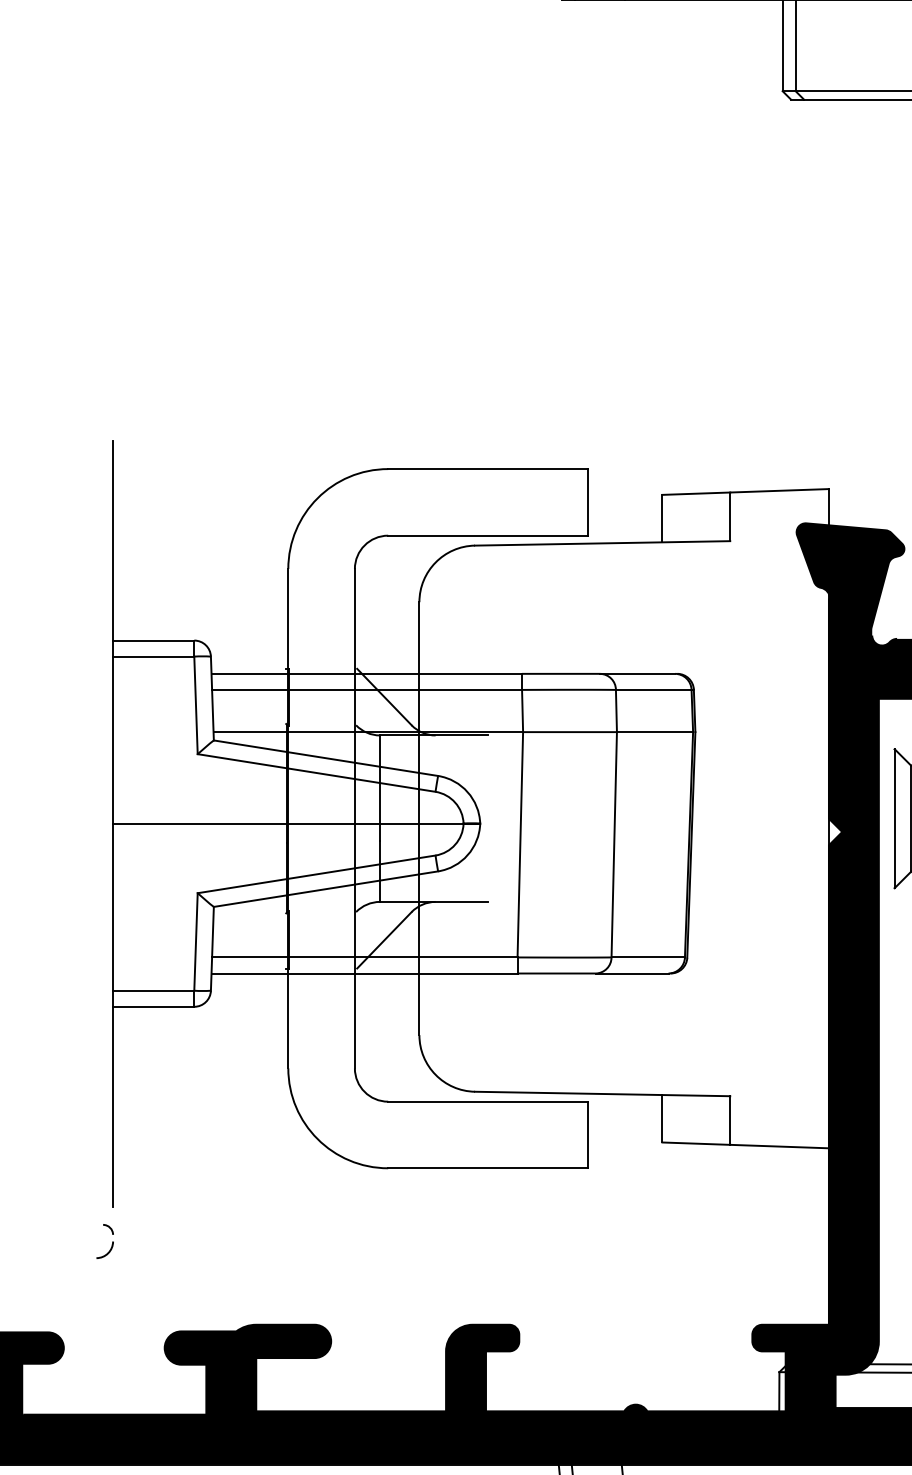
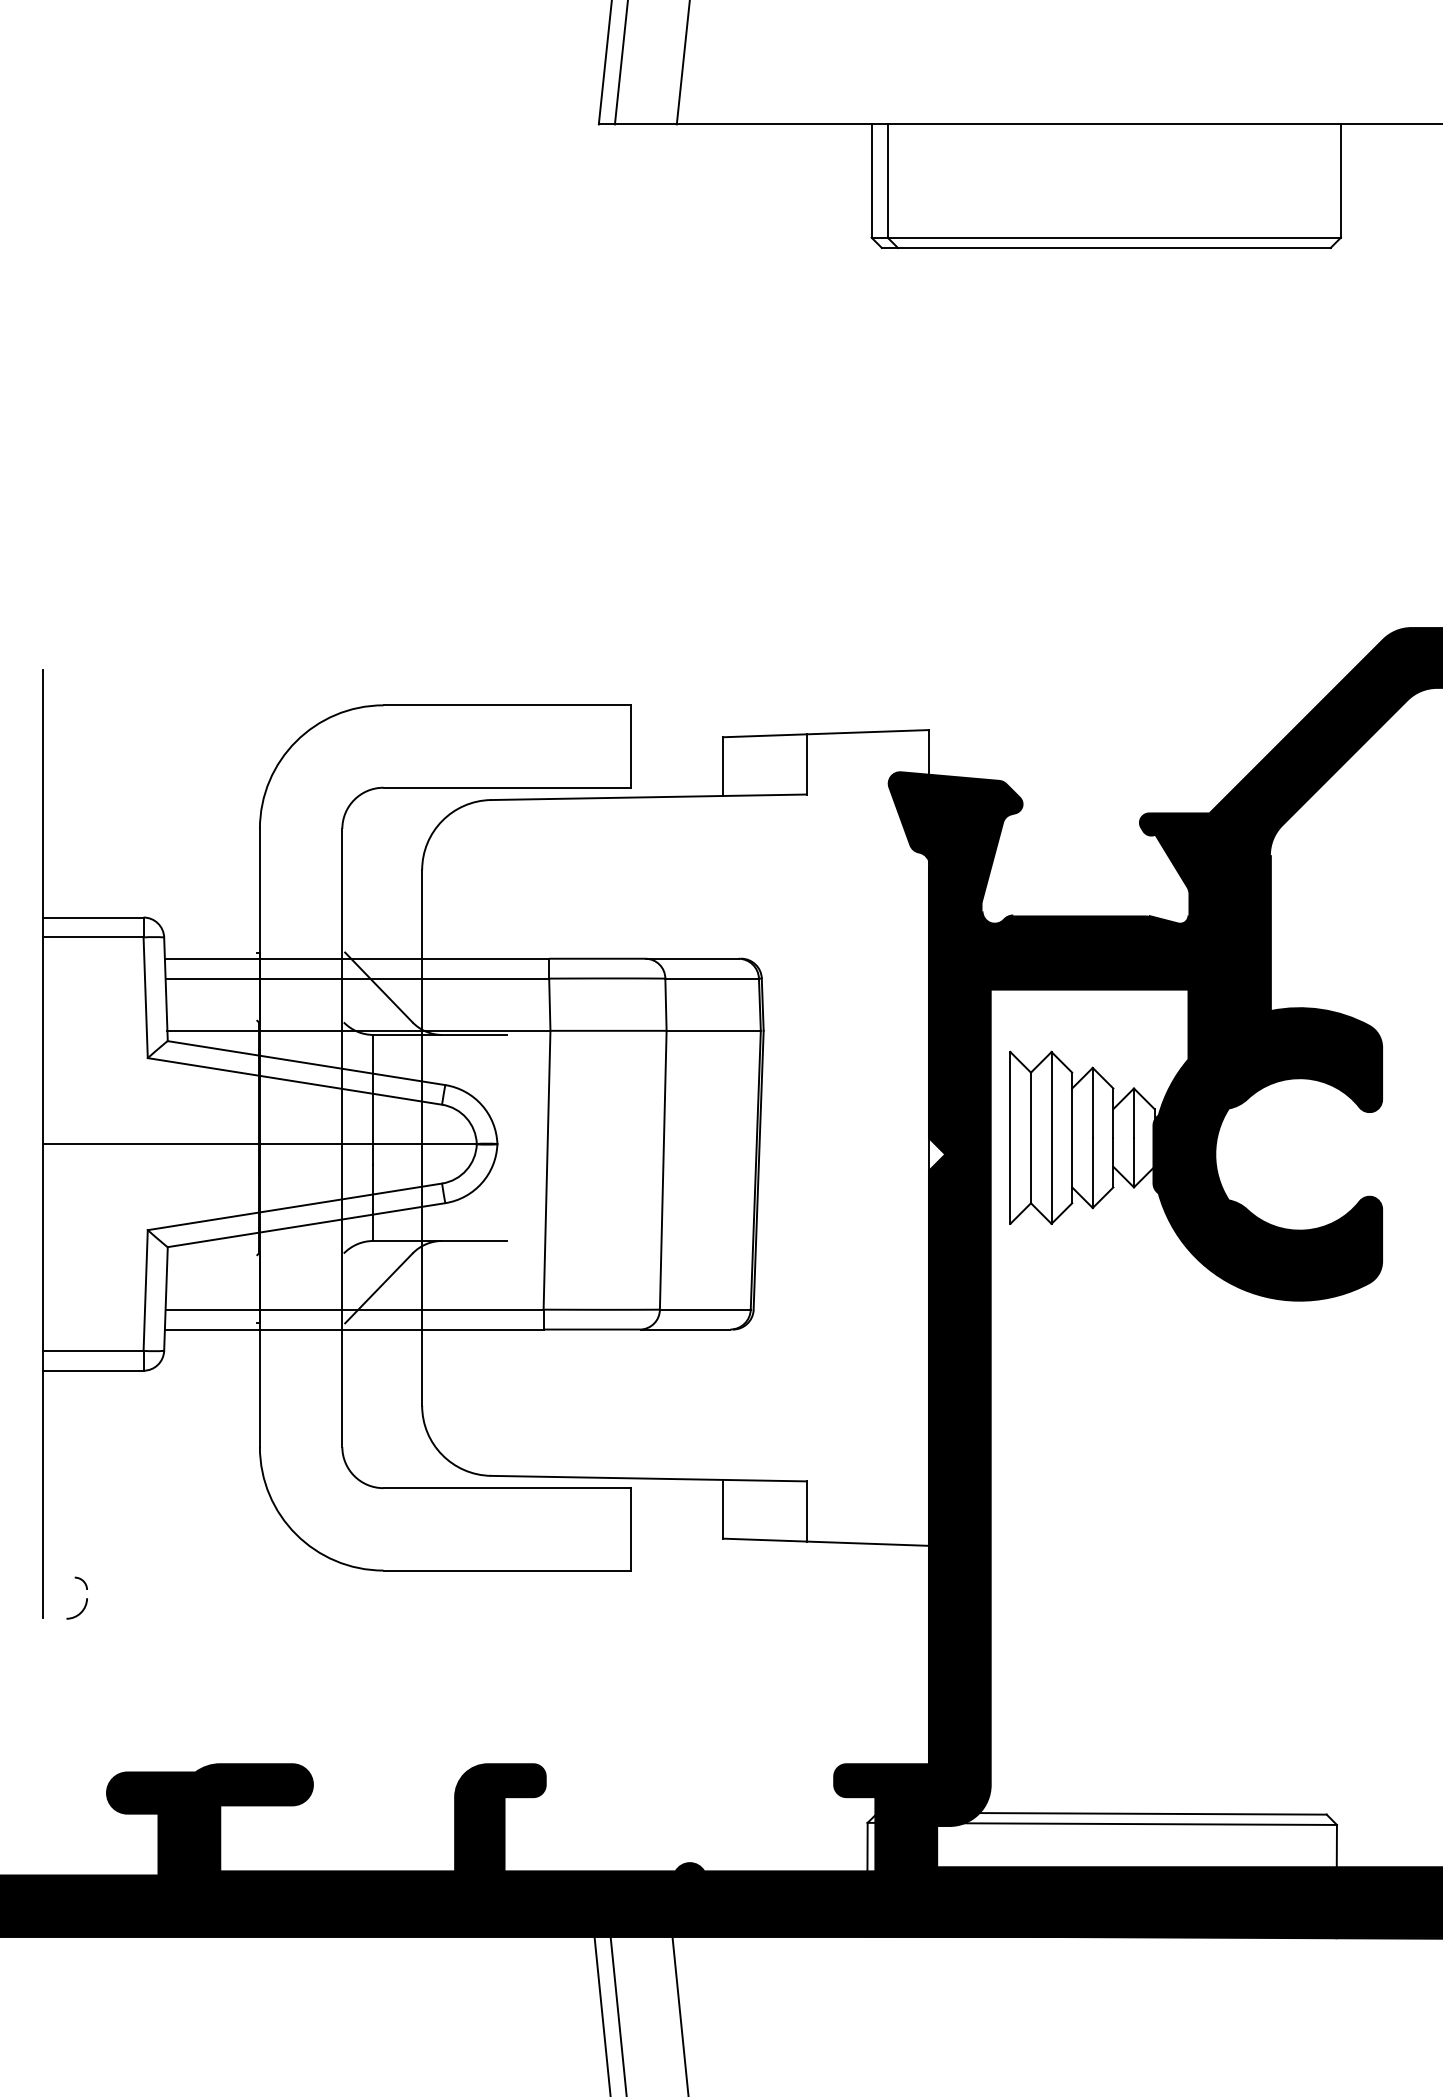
part: (111, 1244) -> (85, 1601), moved

